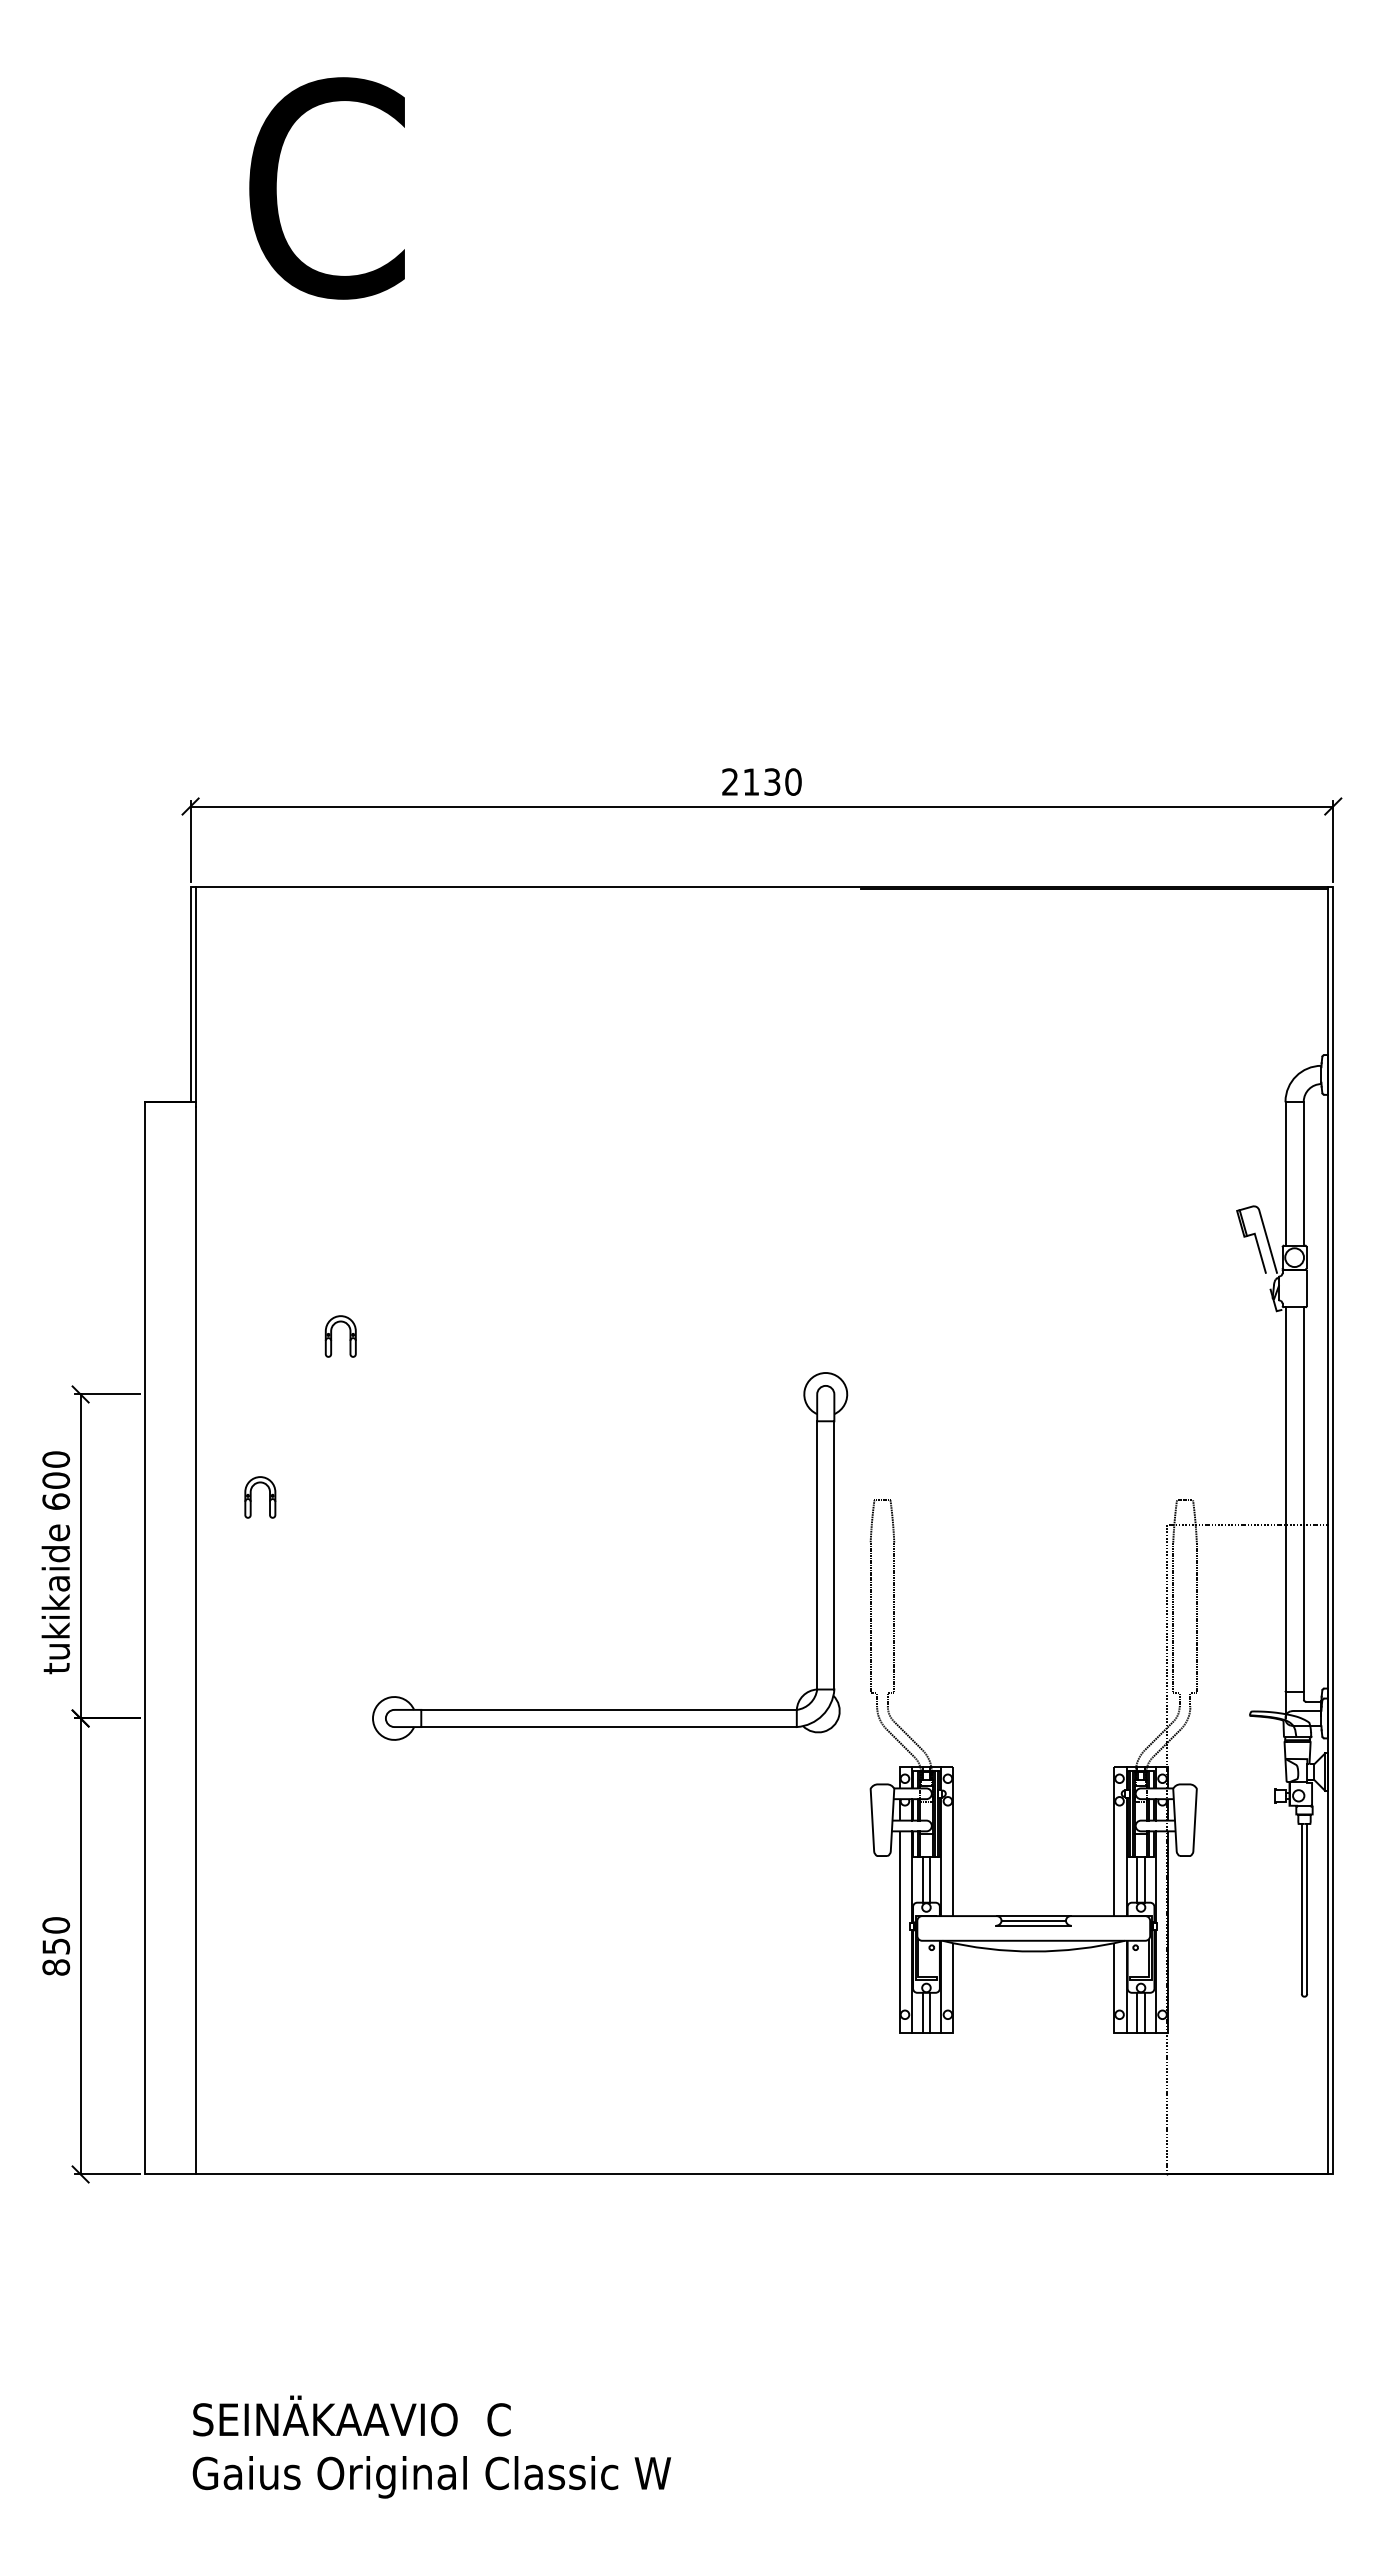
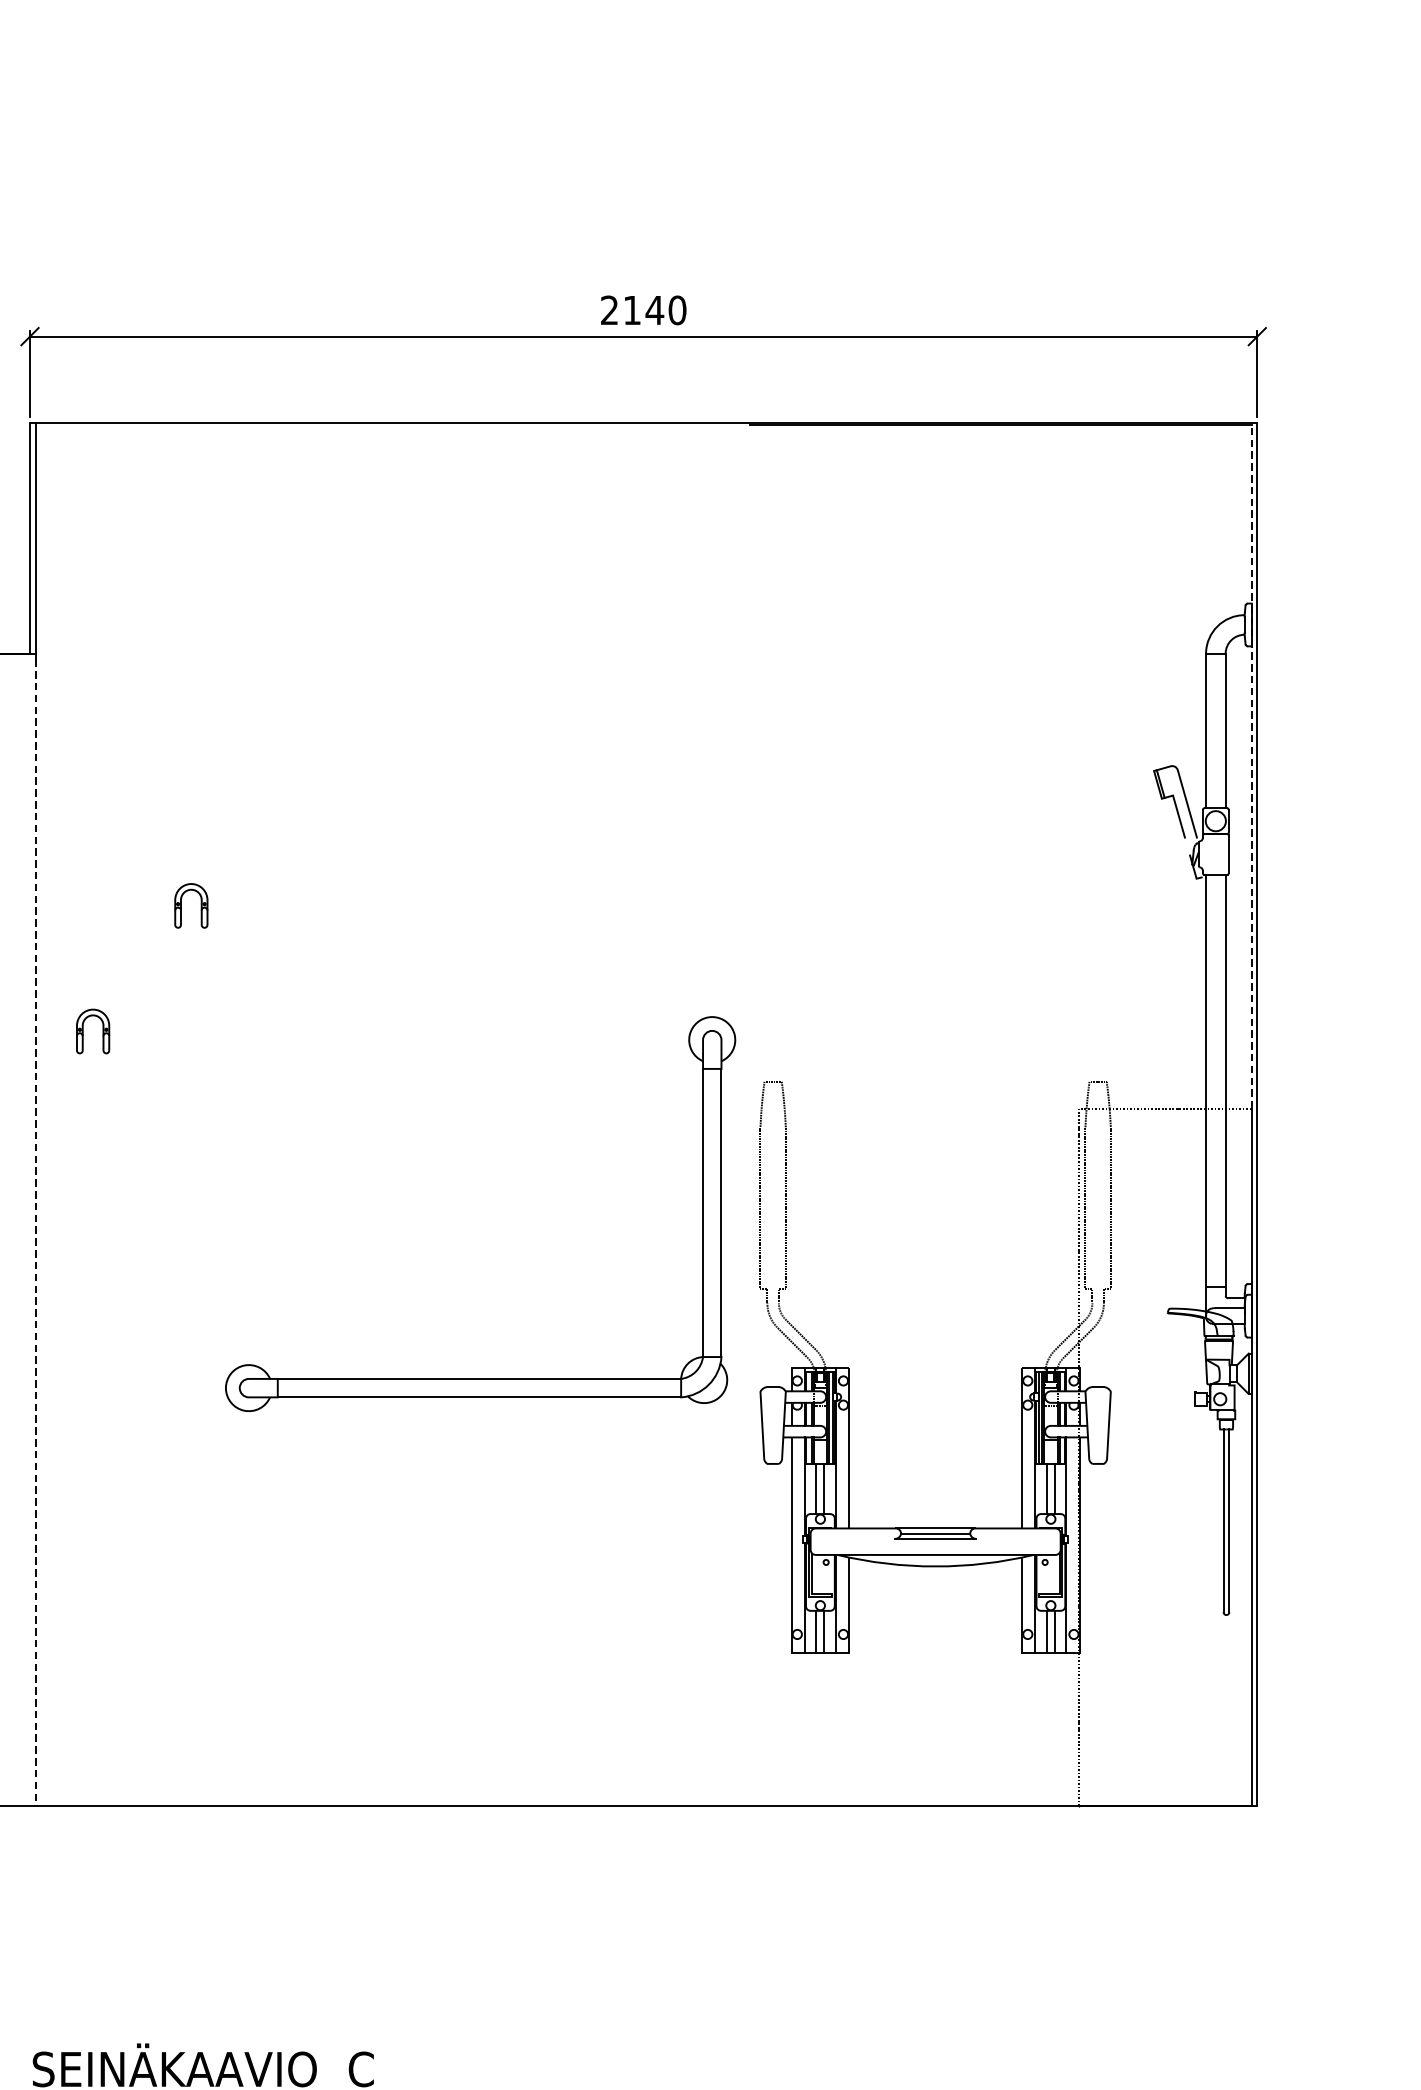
text: (772, 781) -> (655, 309), 2130 -> 2140
line: (1327, 1205) -> (1251, 765), solid -> dashed
part: (251, 1497) -> (83, 1031), moved
line: (195, 1640) -> (35, 1232), solid -> dashed
part: (610, 1709) -> (481, 1378), moved

